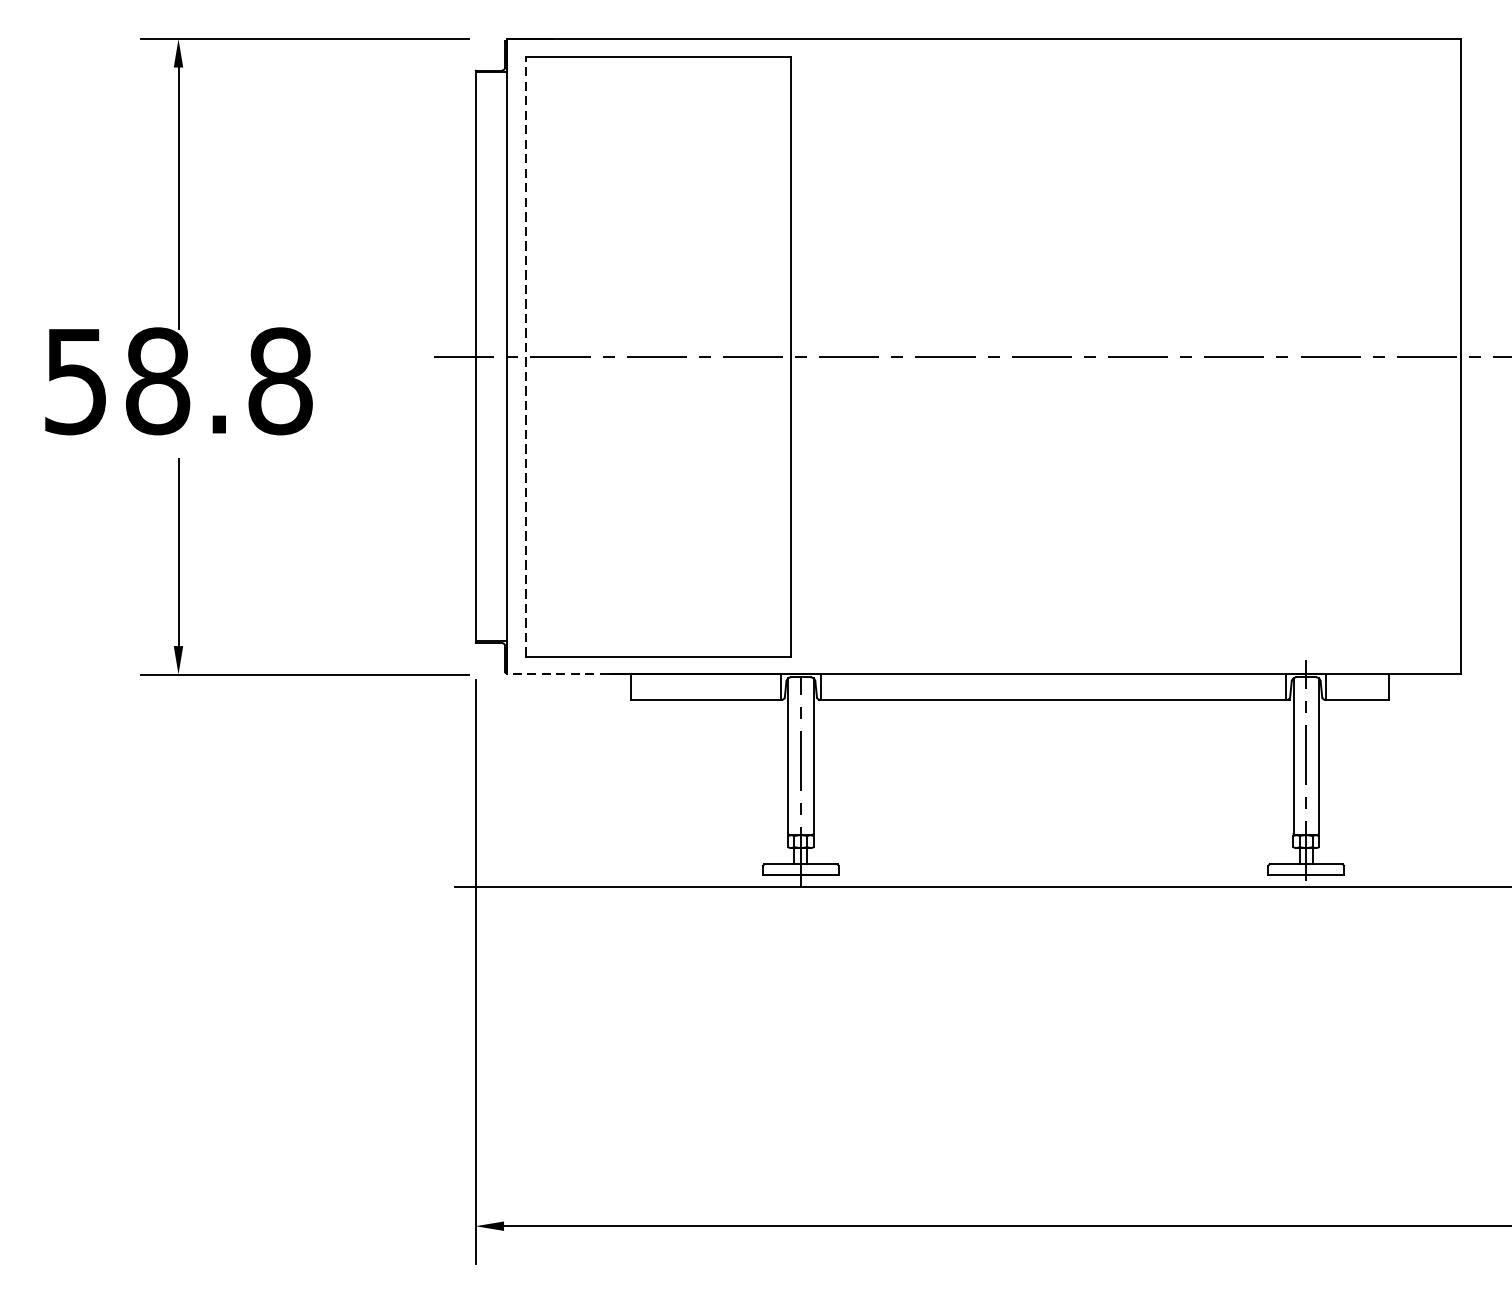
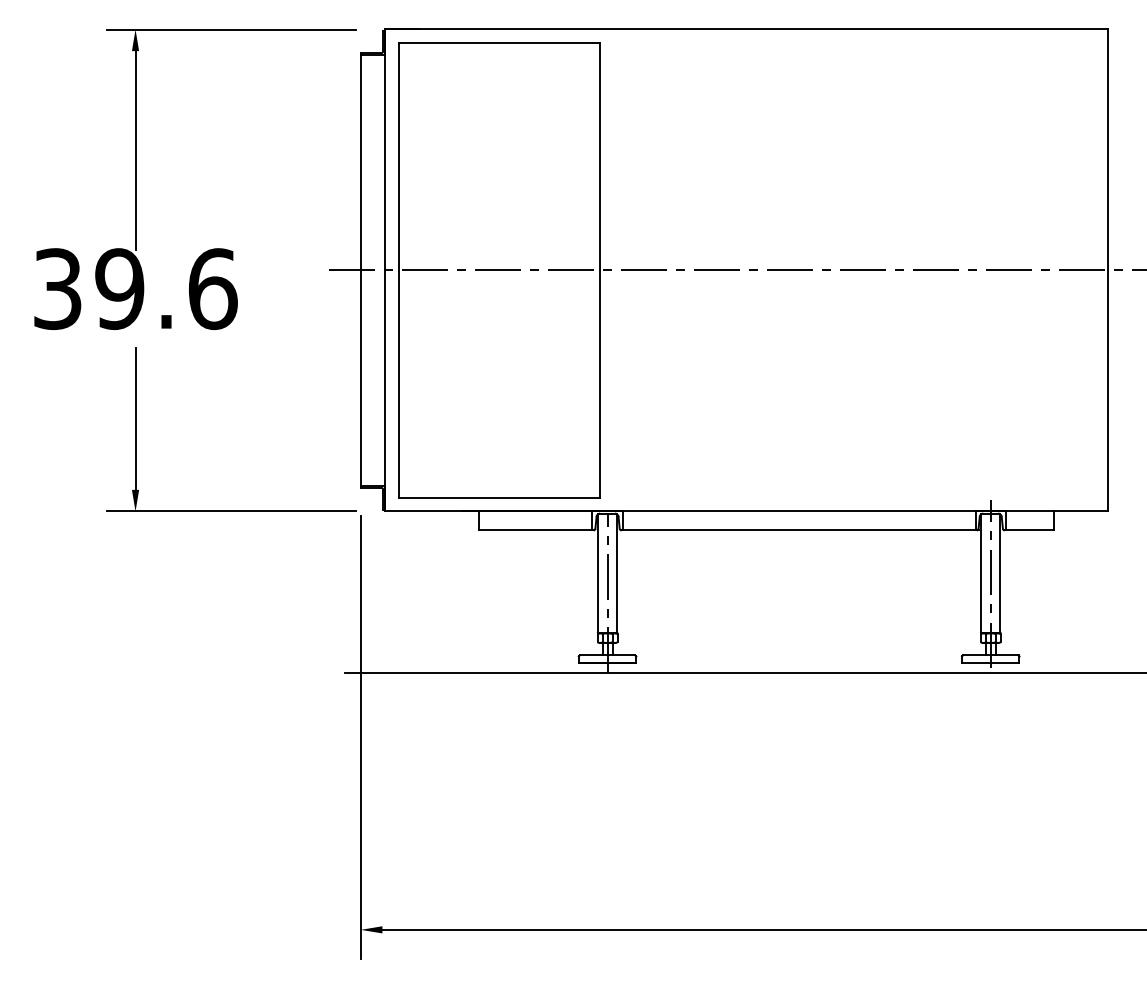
line: (526, 356) -> (399, 270), dashed -> solid
text: (178, 381) -> (135, 289), 58.8 -> 39.6
line: (558, 674) -> (423, 511), dashed -> solid

